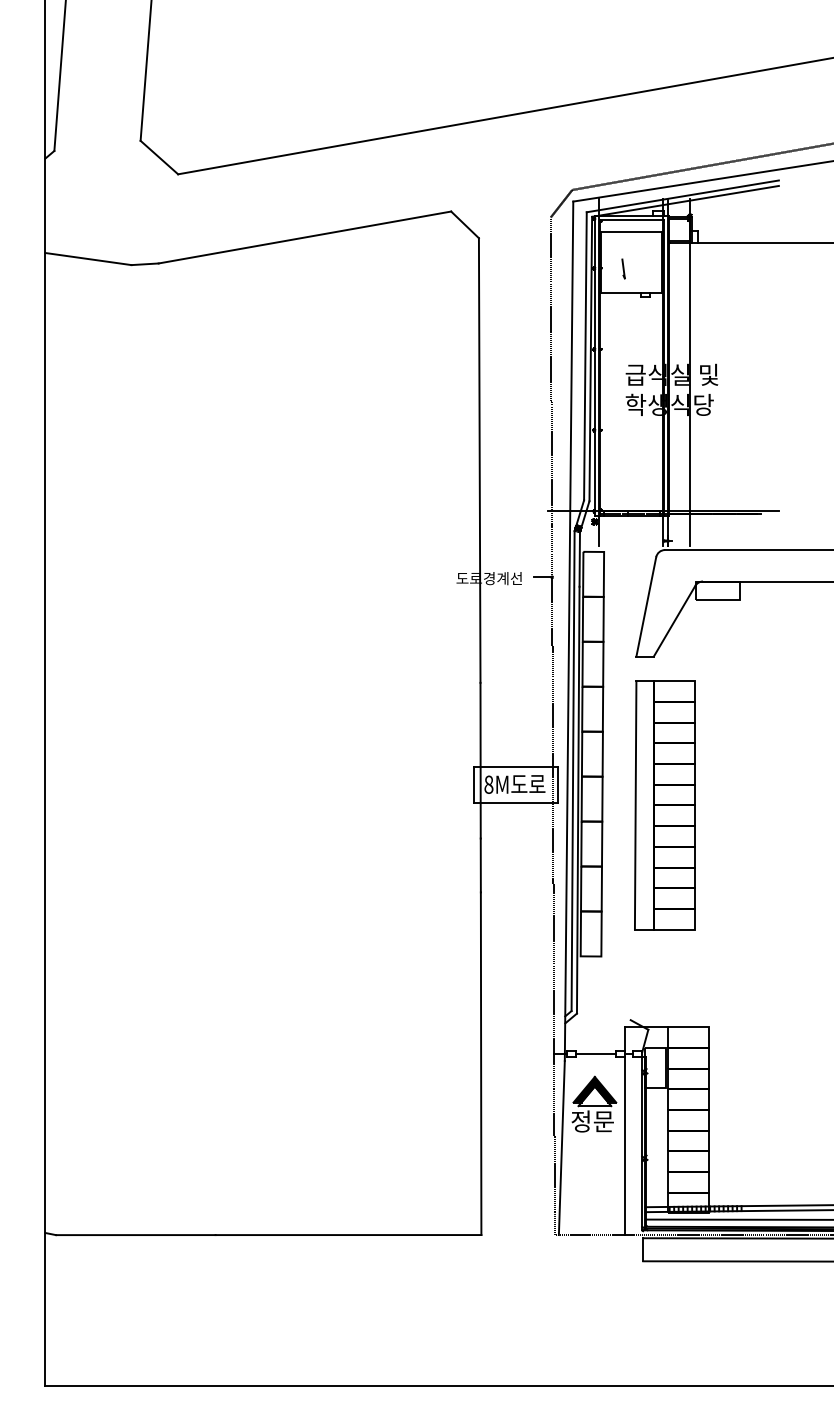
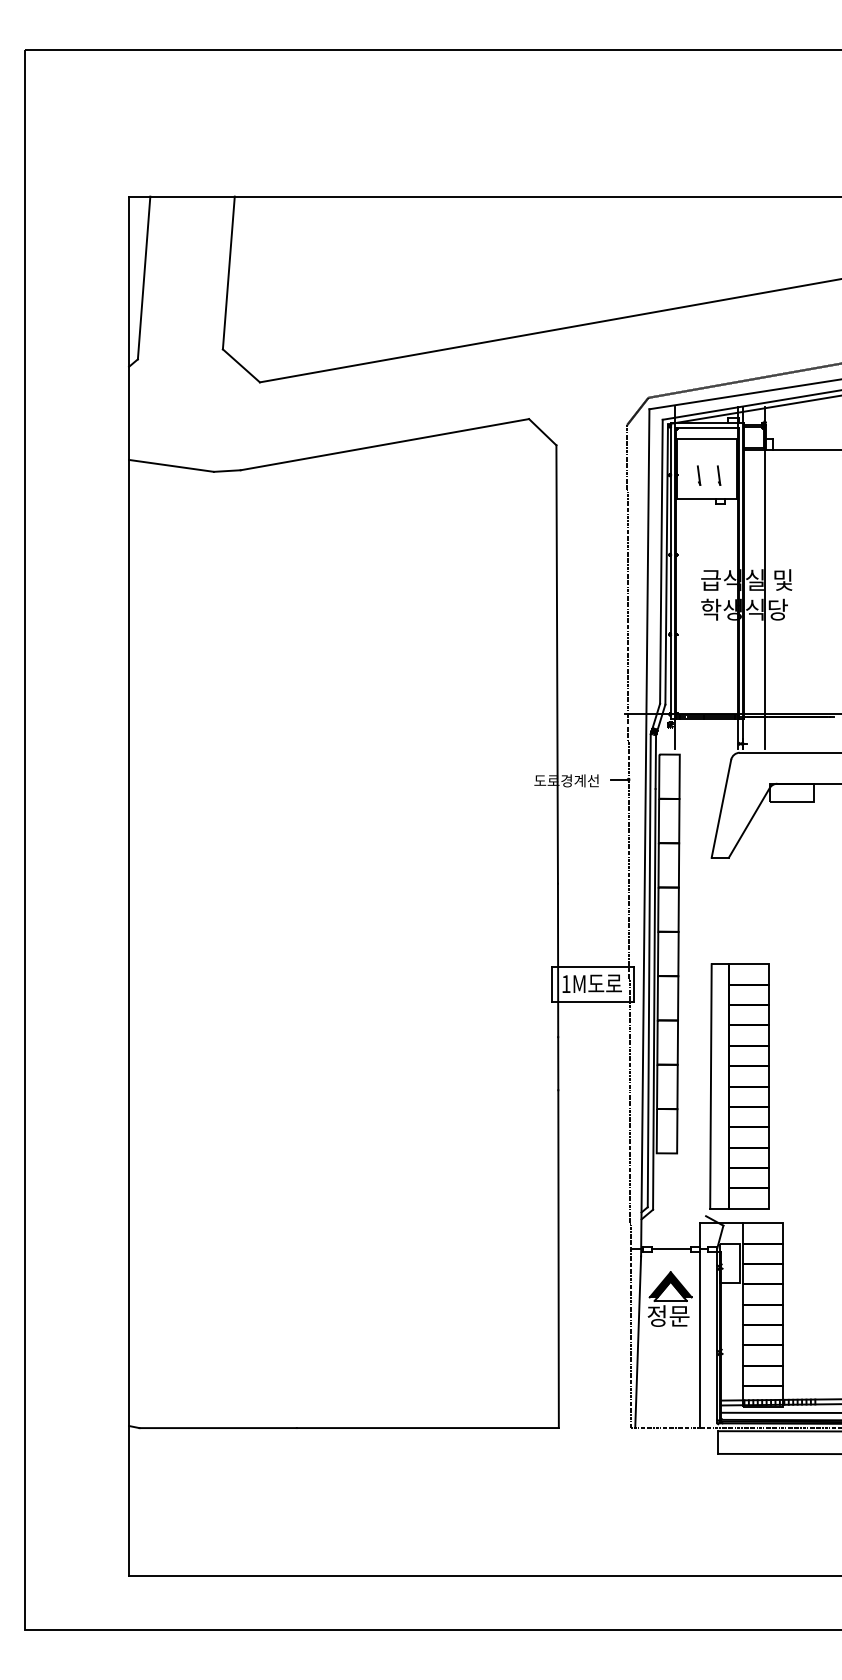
line: (644, 268) -> (719, 475), added
text: (488, 785) -> (565, 984), 8M -> 1M
part: (664, 805) -> (739, 1086), moved

